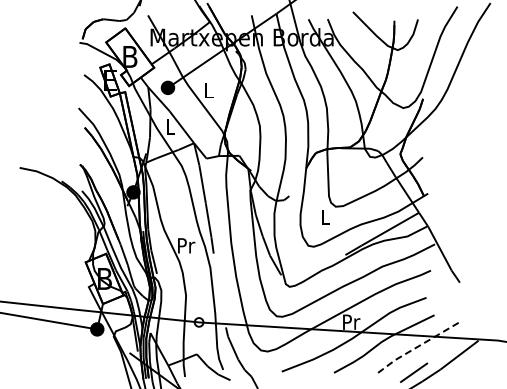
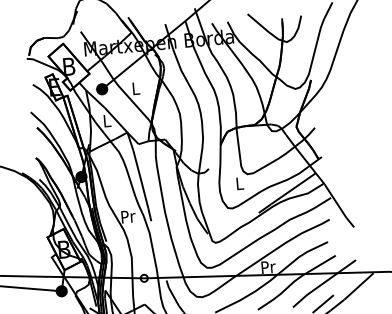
line: (416, 347) -> (323, 283), dashed -> solid

